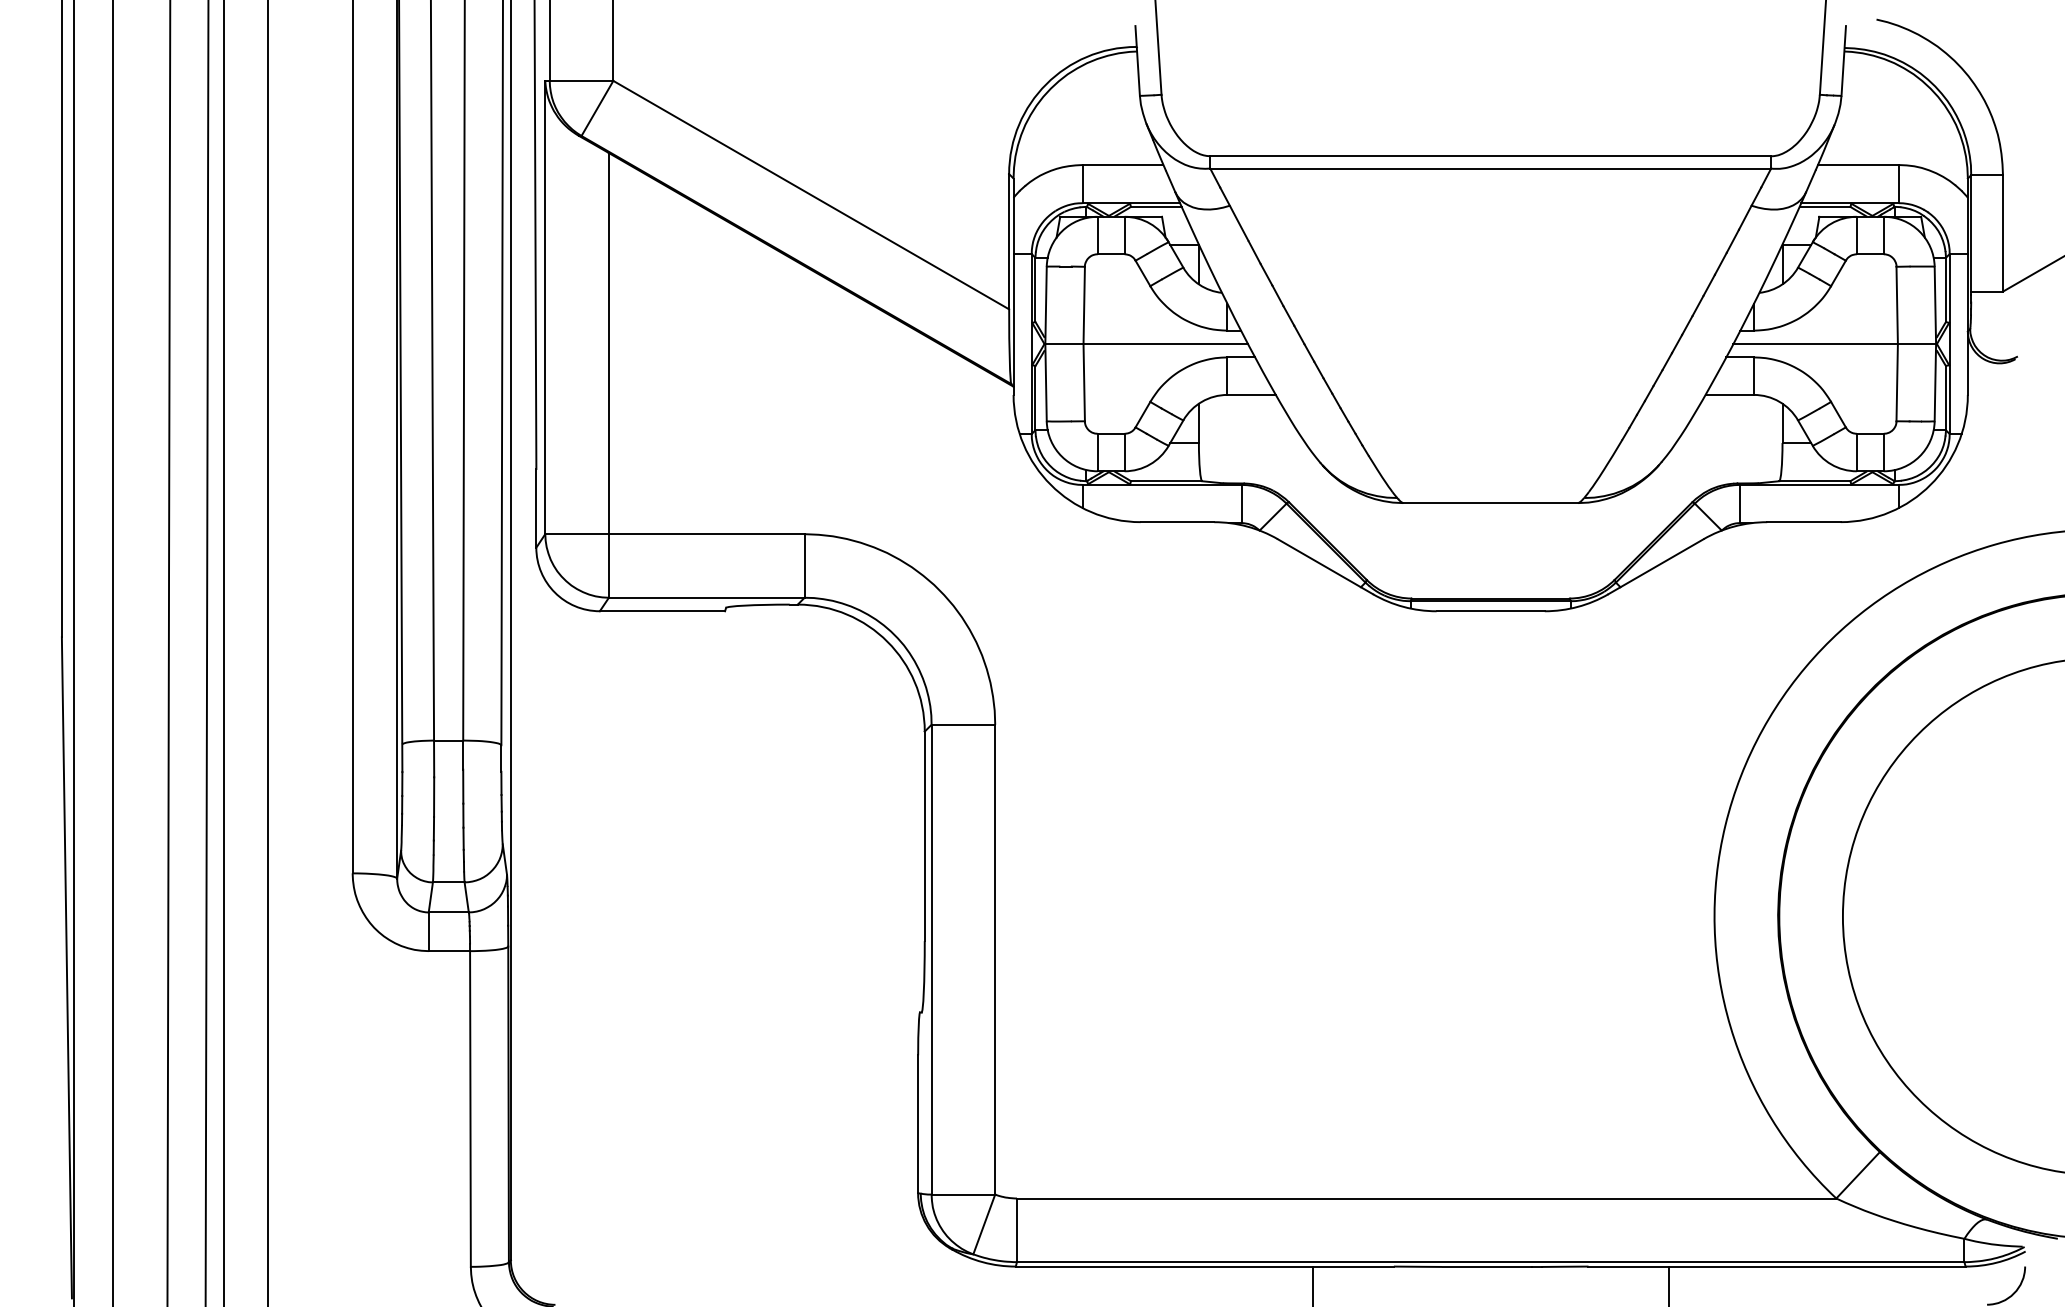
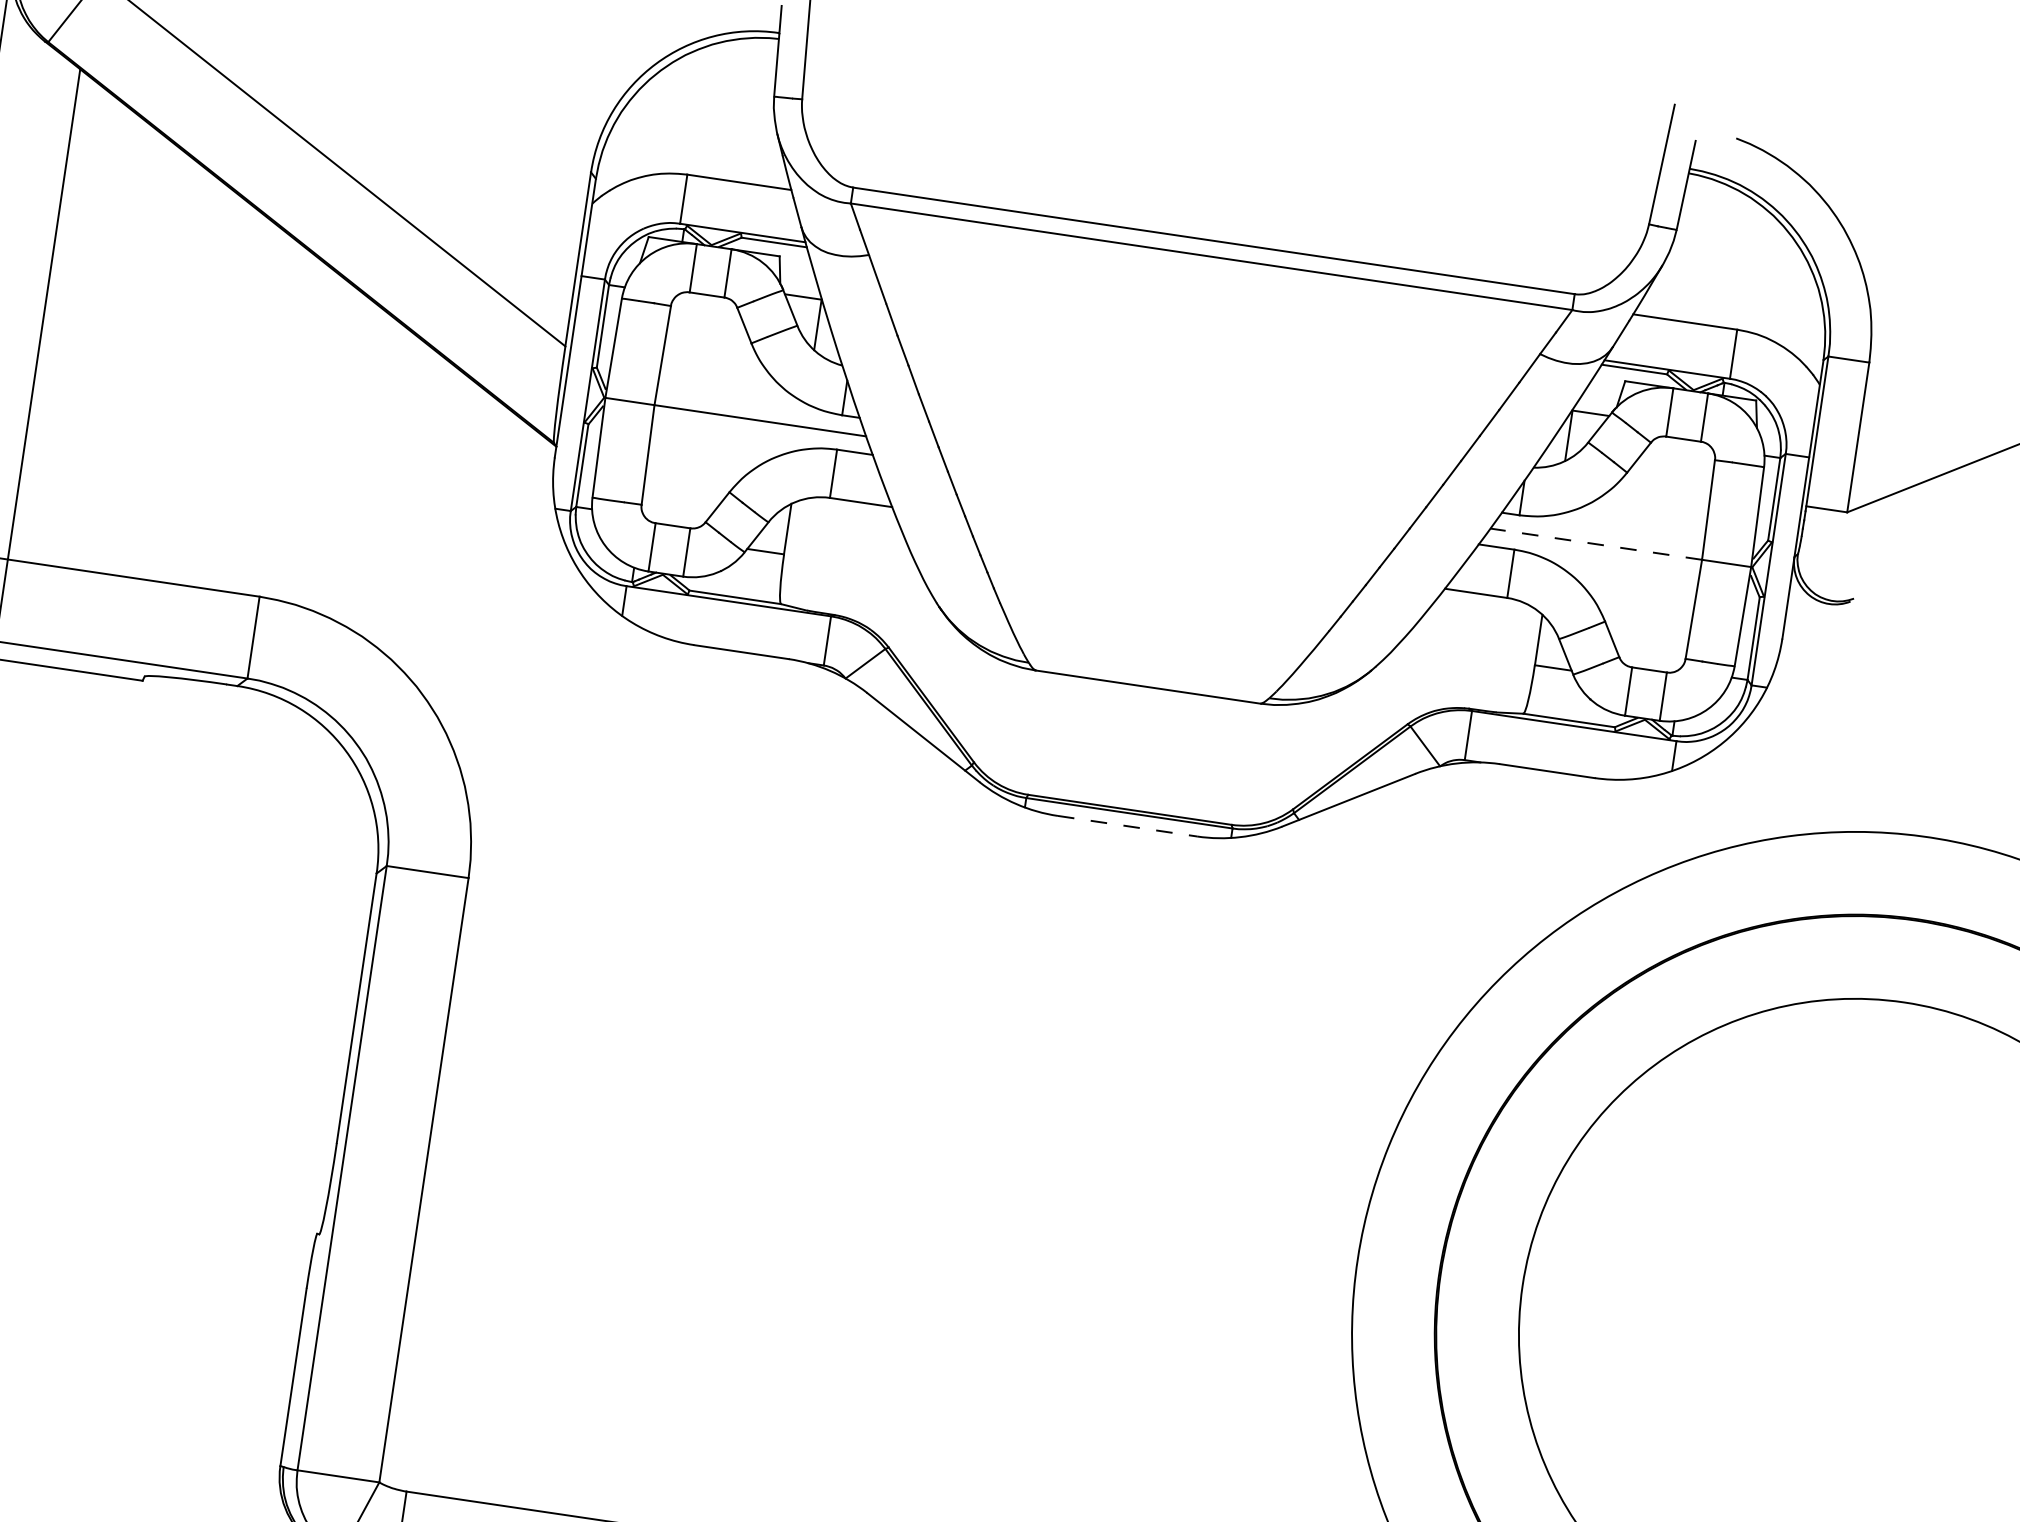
line: (1815, 344) -> (1595, 544), solid -> dashed
line: (1491, 611) -> (1128, 826), solid -> dashed

